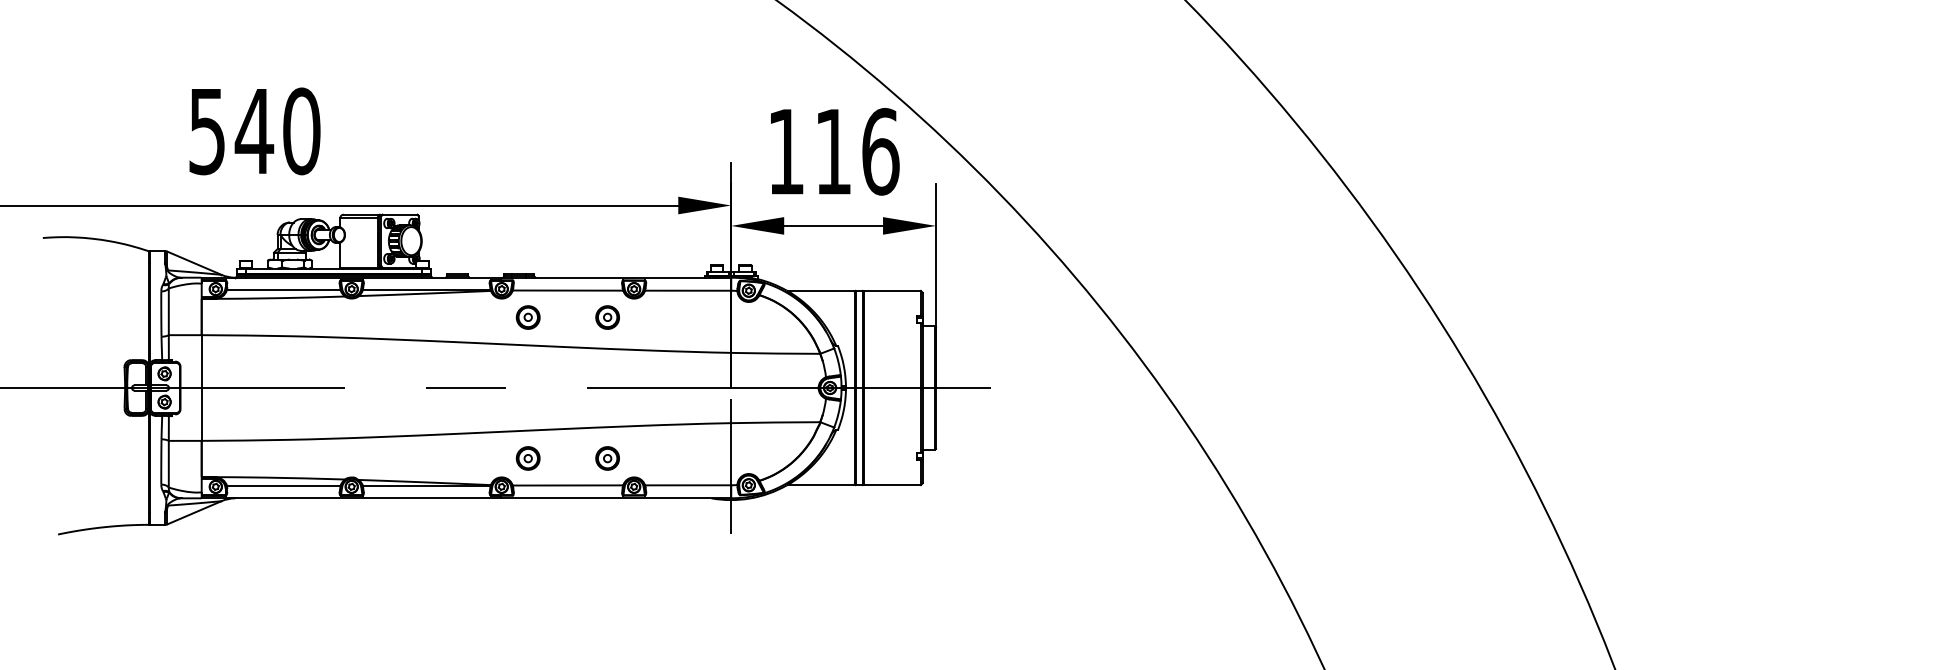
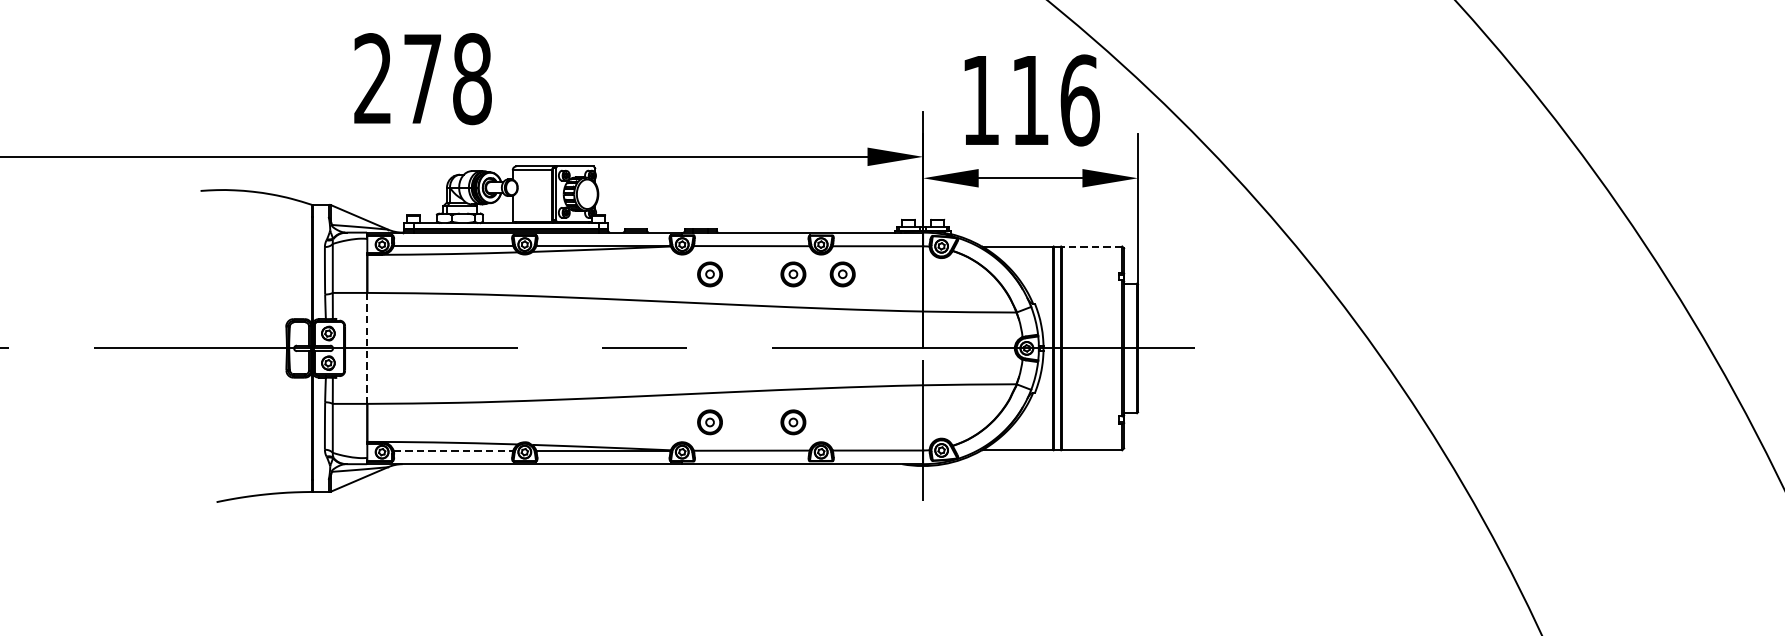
text: (254, 131) -> (422, 79), 540 -> 278
line: (892, 290) -> (1092, 246), solid -> dashed
part: (654, 317) -> (842, 274), added
line: (201, 388) -> (367, 348), solid -> dashed
line: (283, 485) -> (453, 450), solid -> dashed

